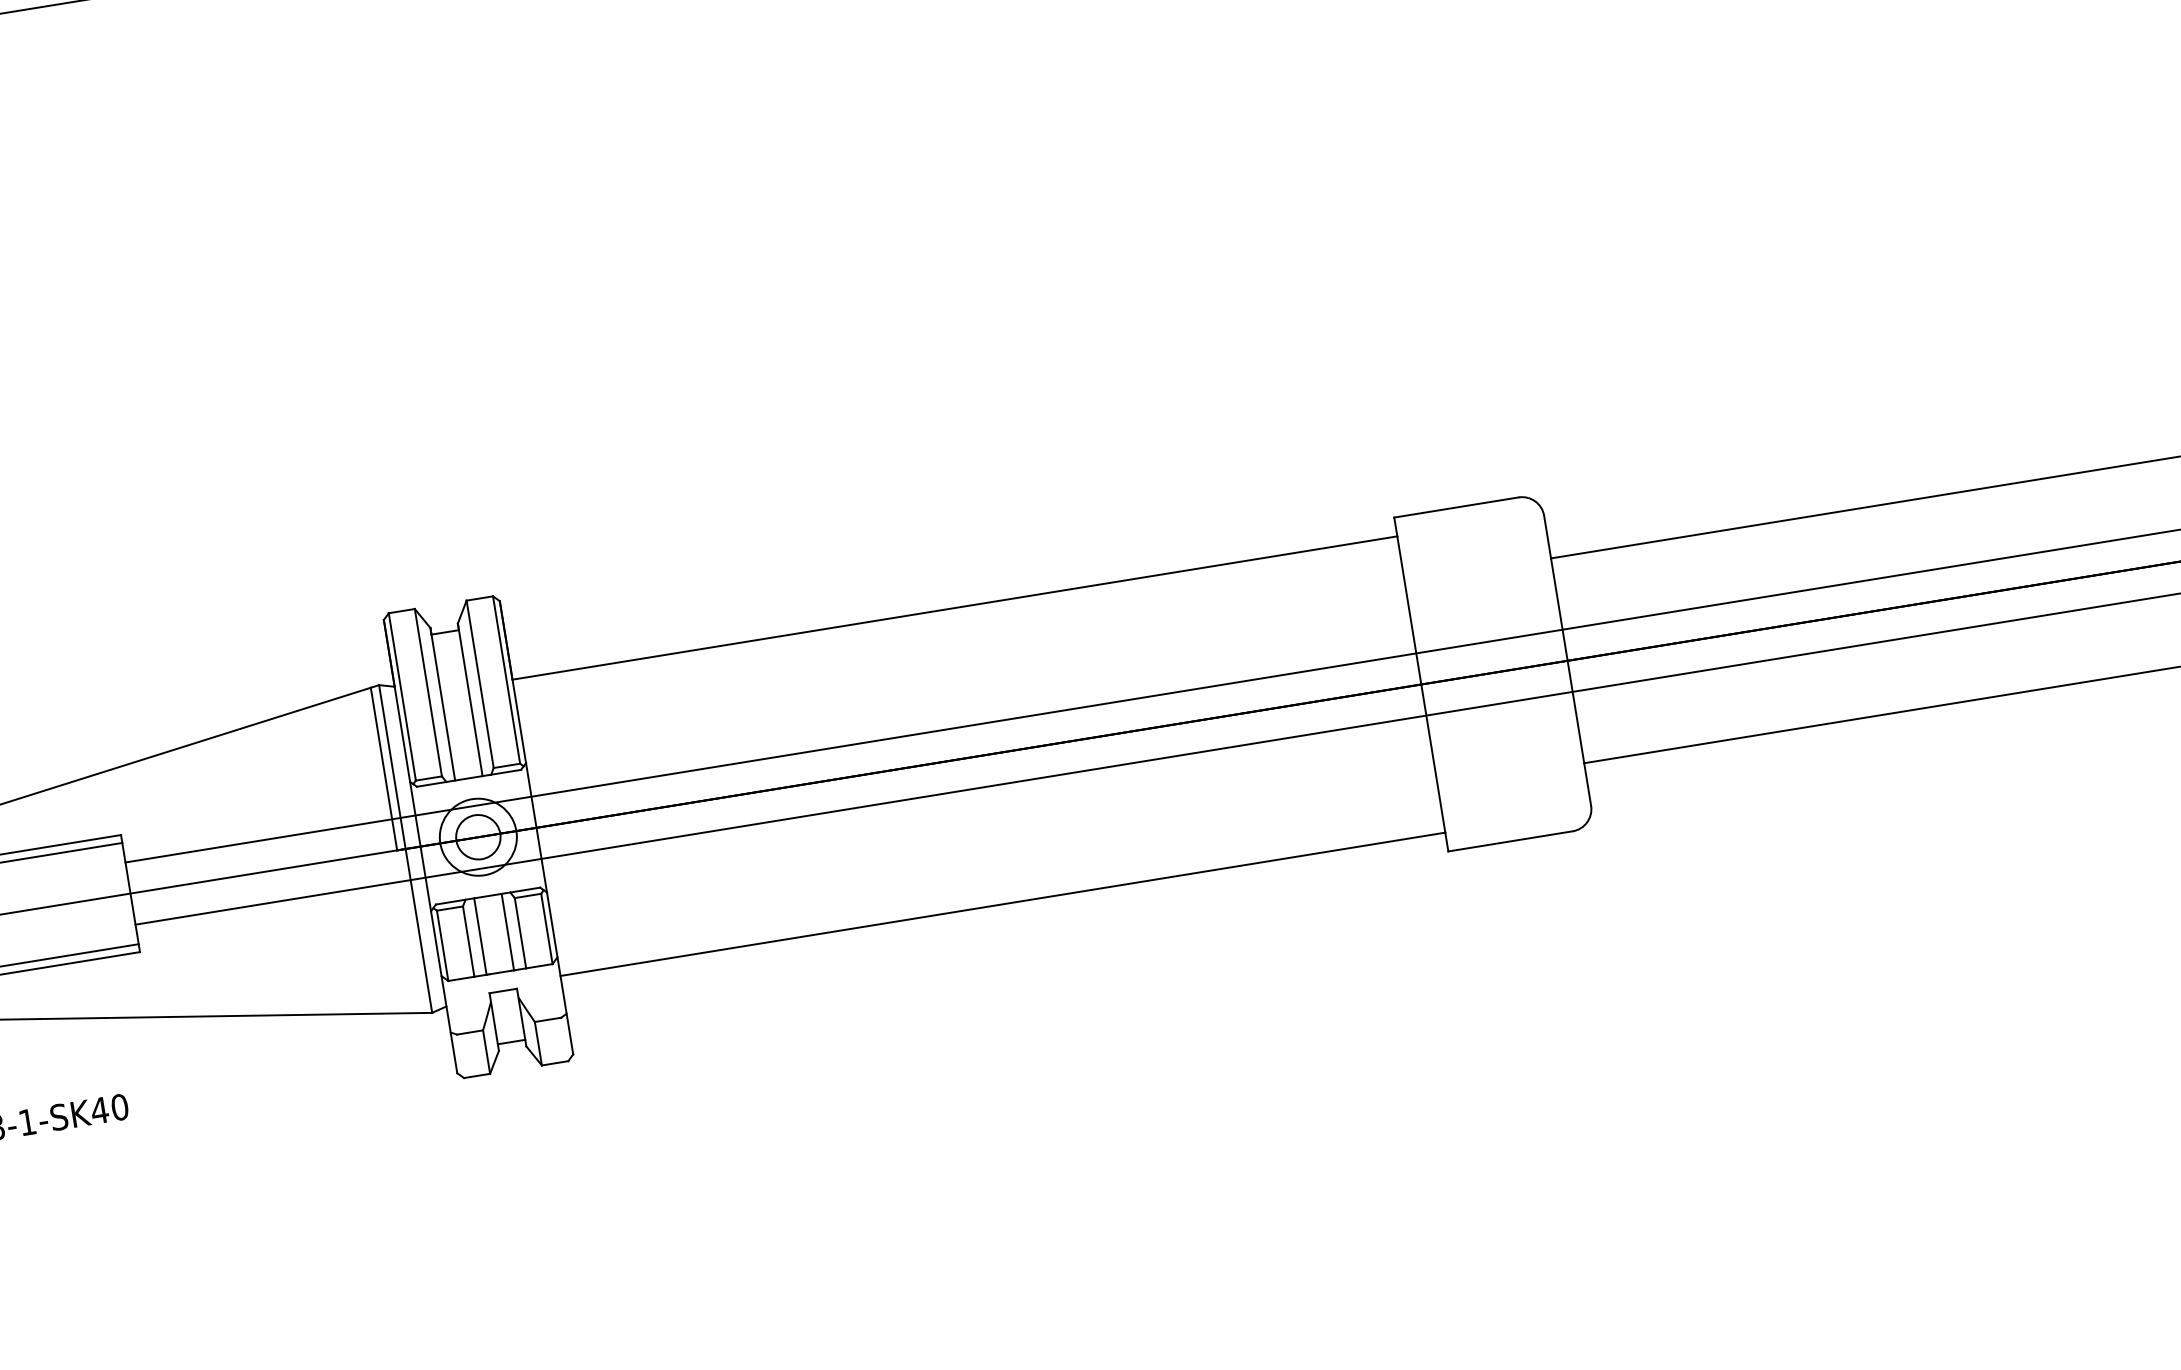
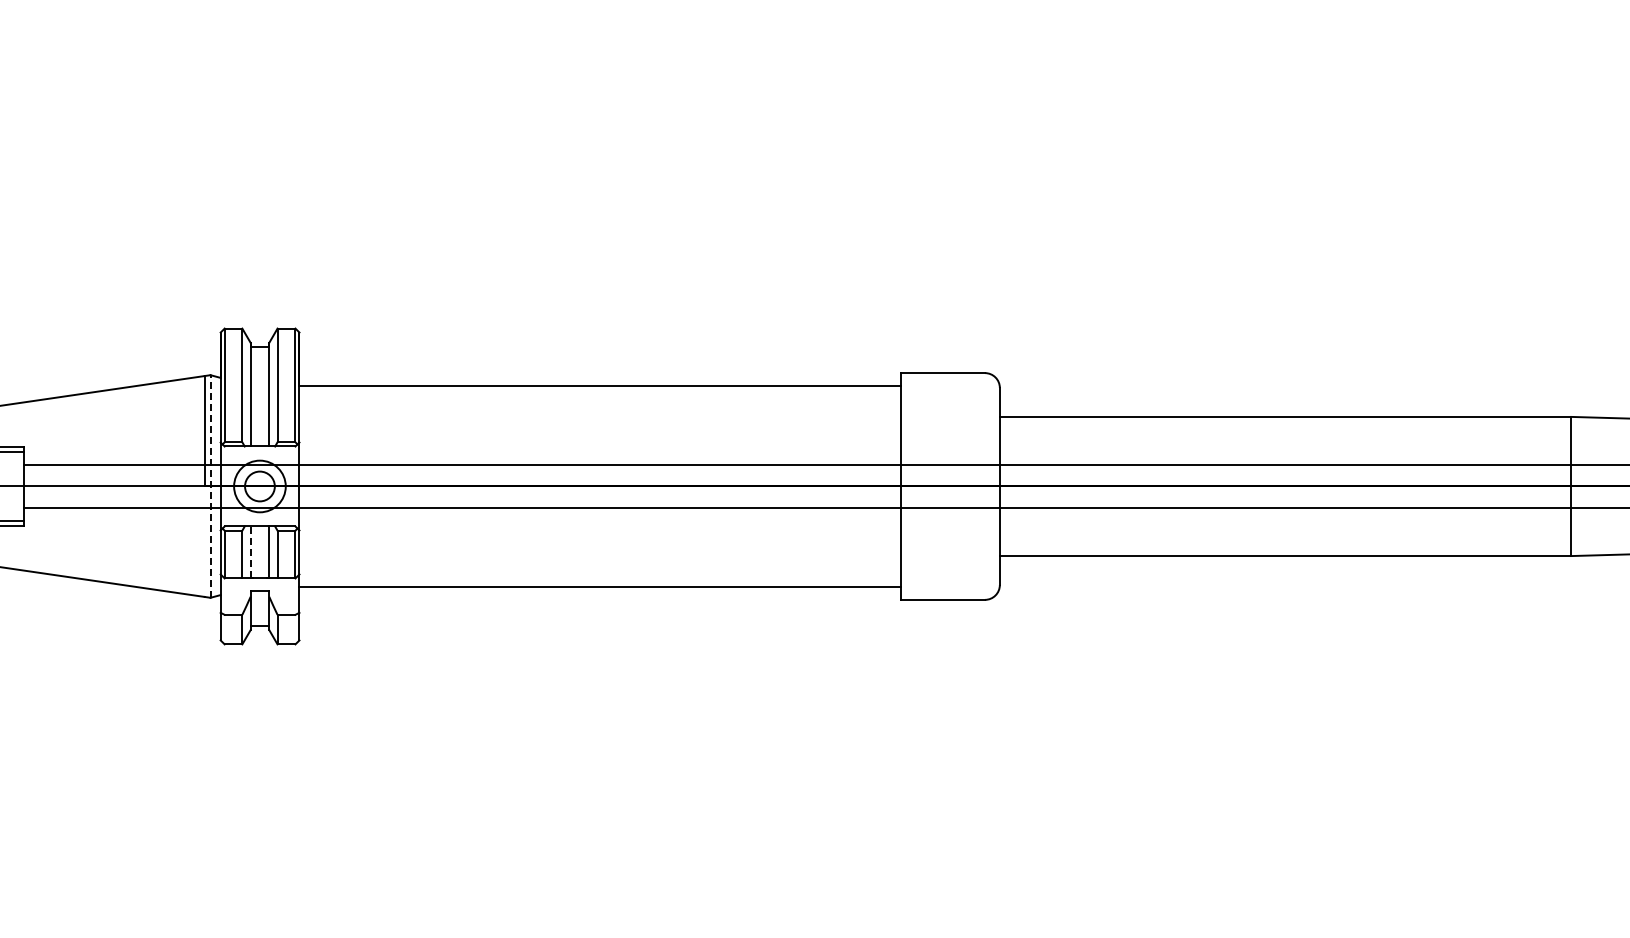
line: (405, 849) -> (210, 486), solid -> dashed
line: (480, 936) -> (250, 552), solid -> dashed

